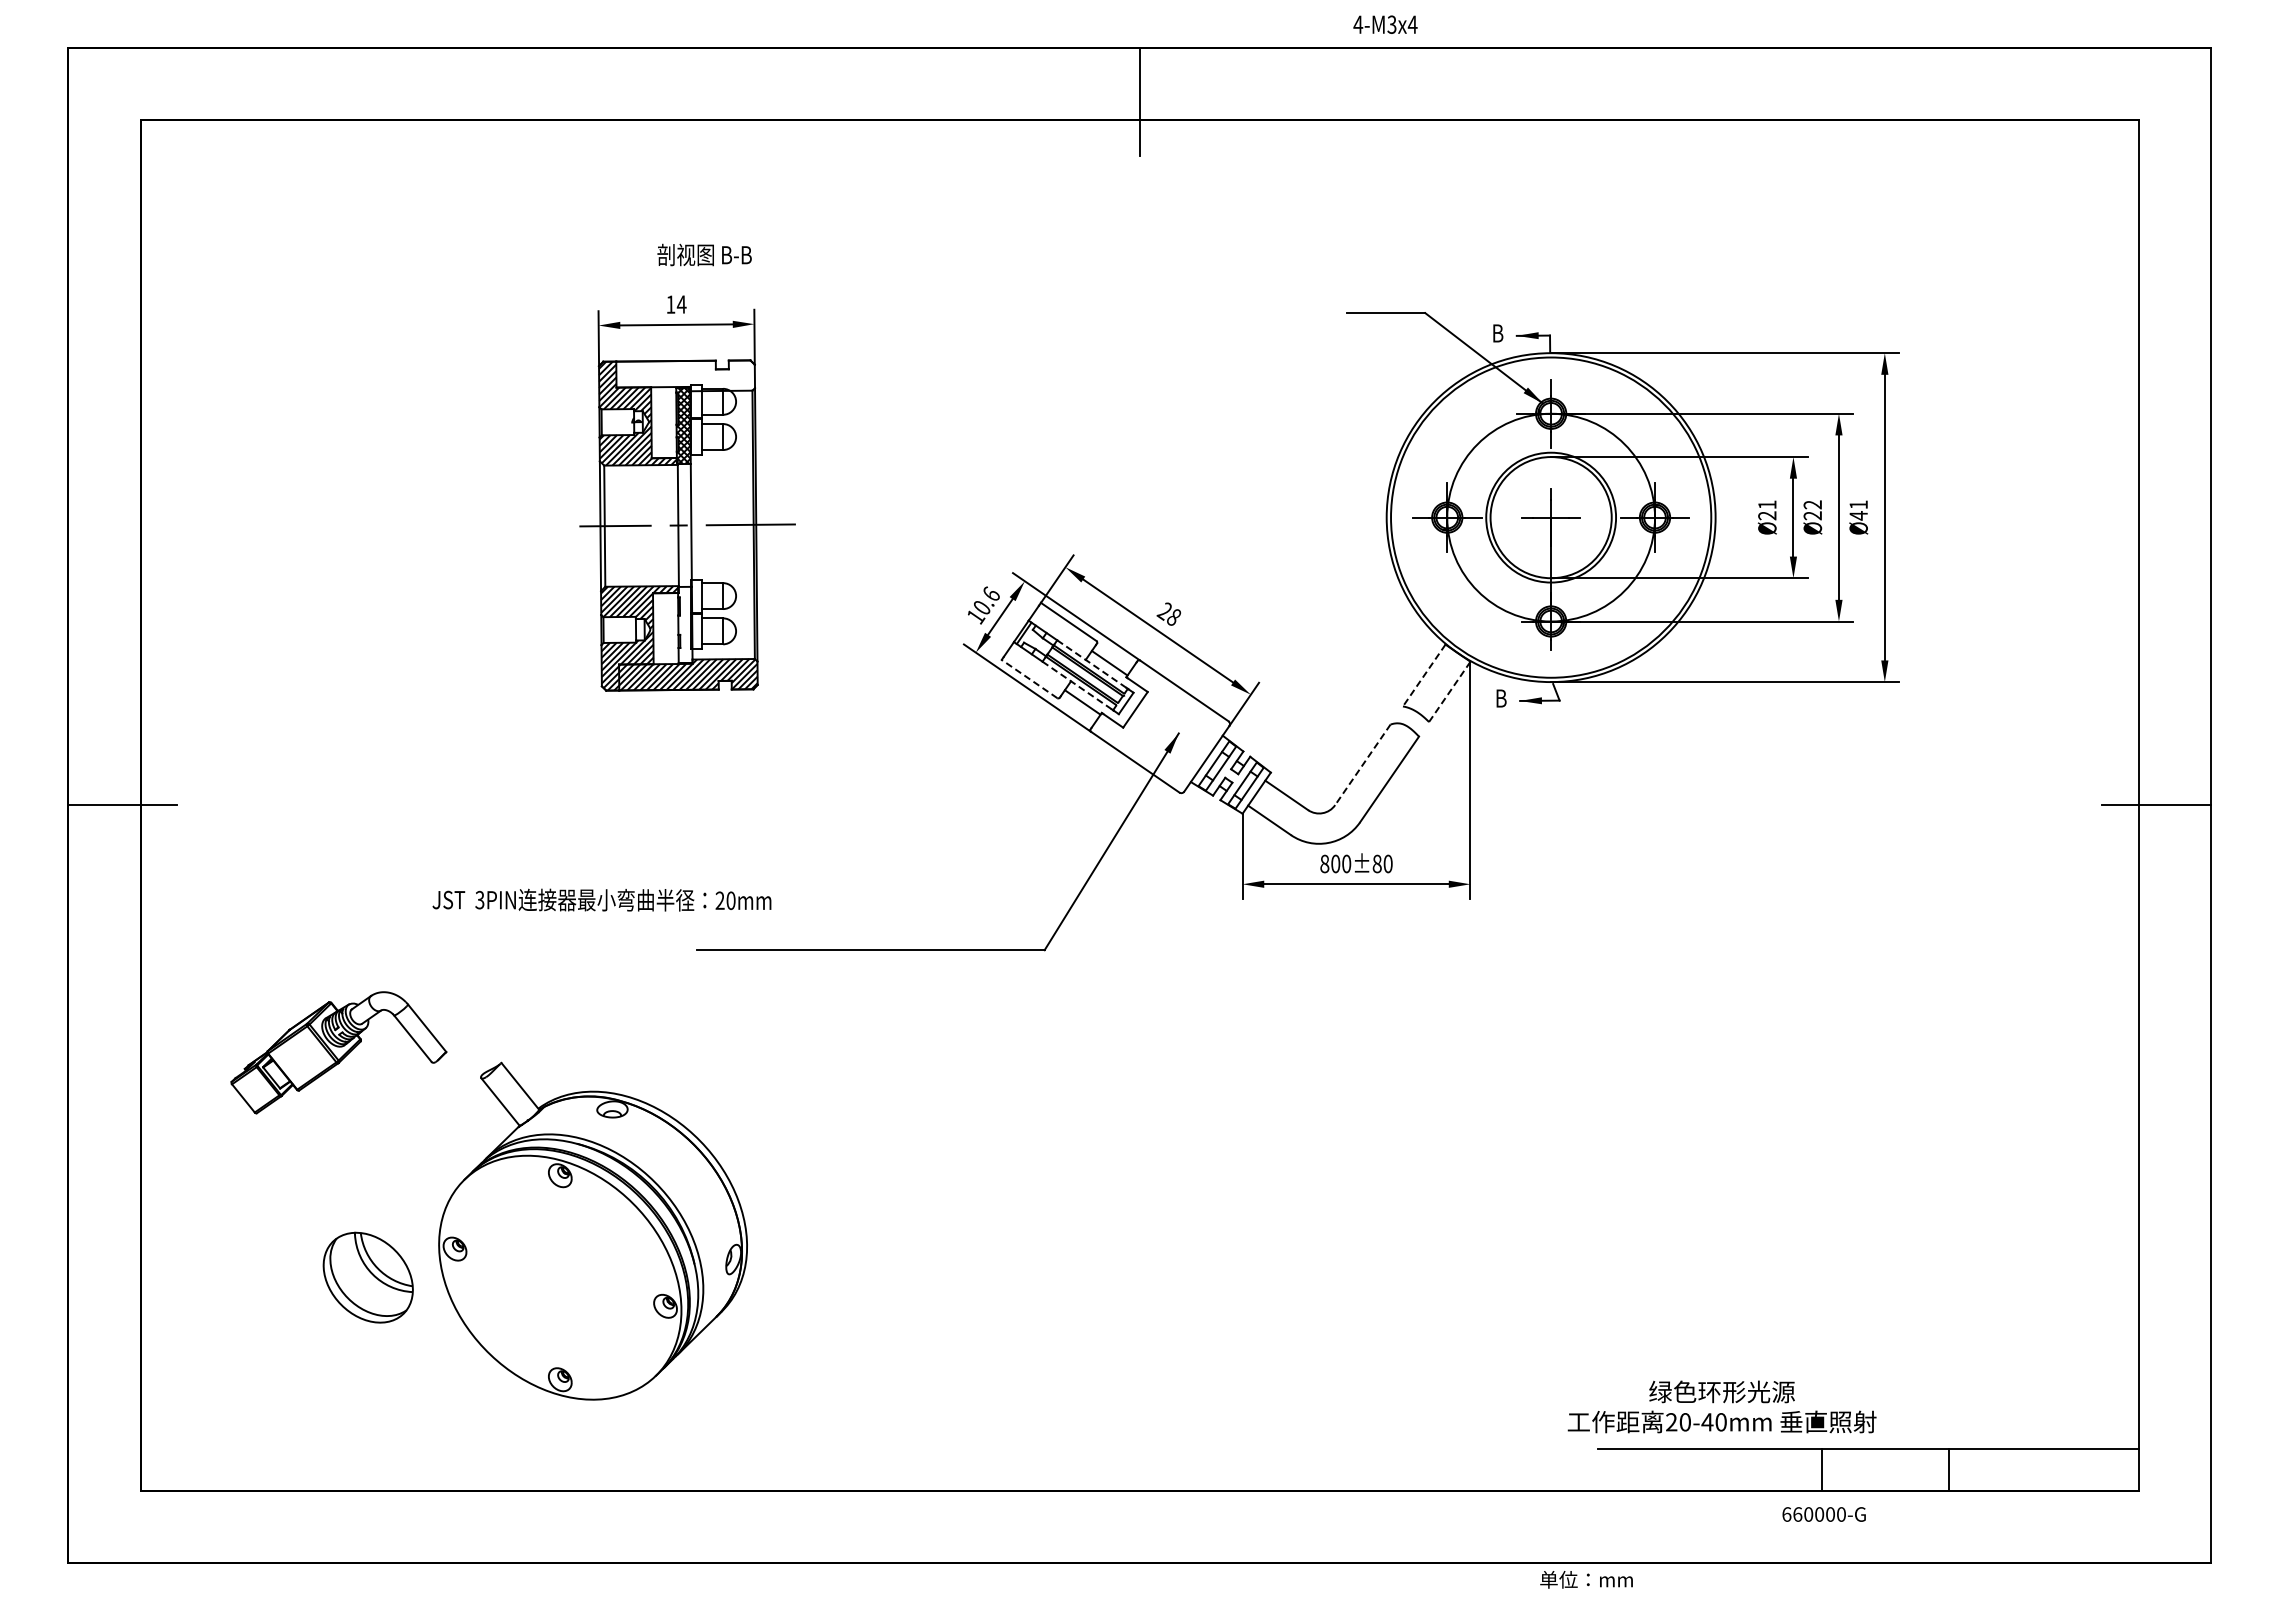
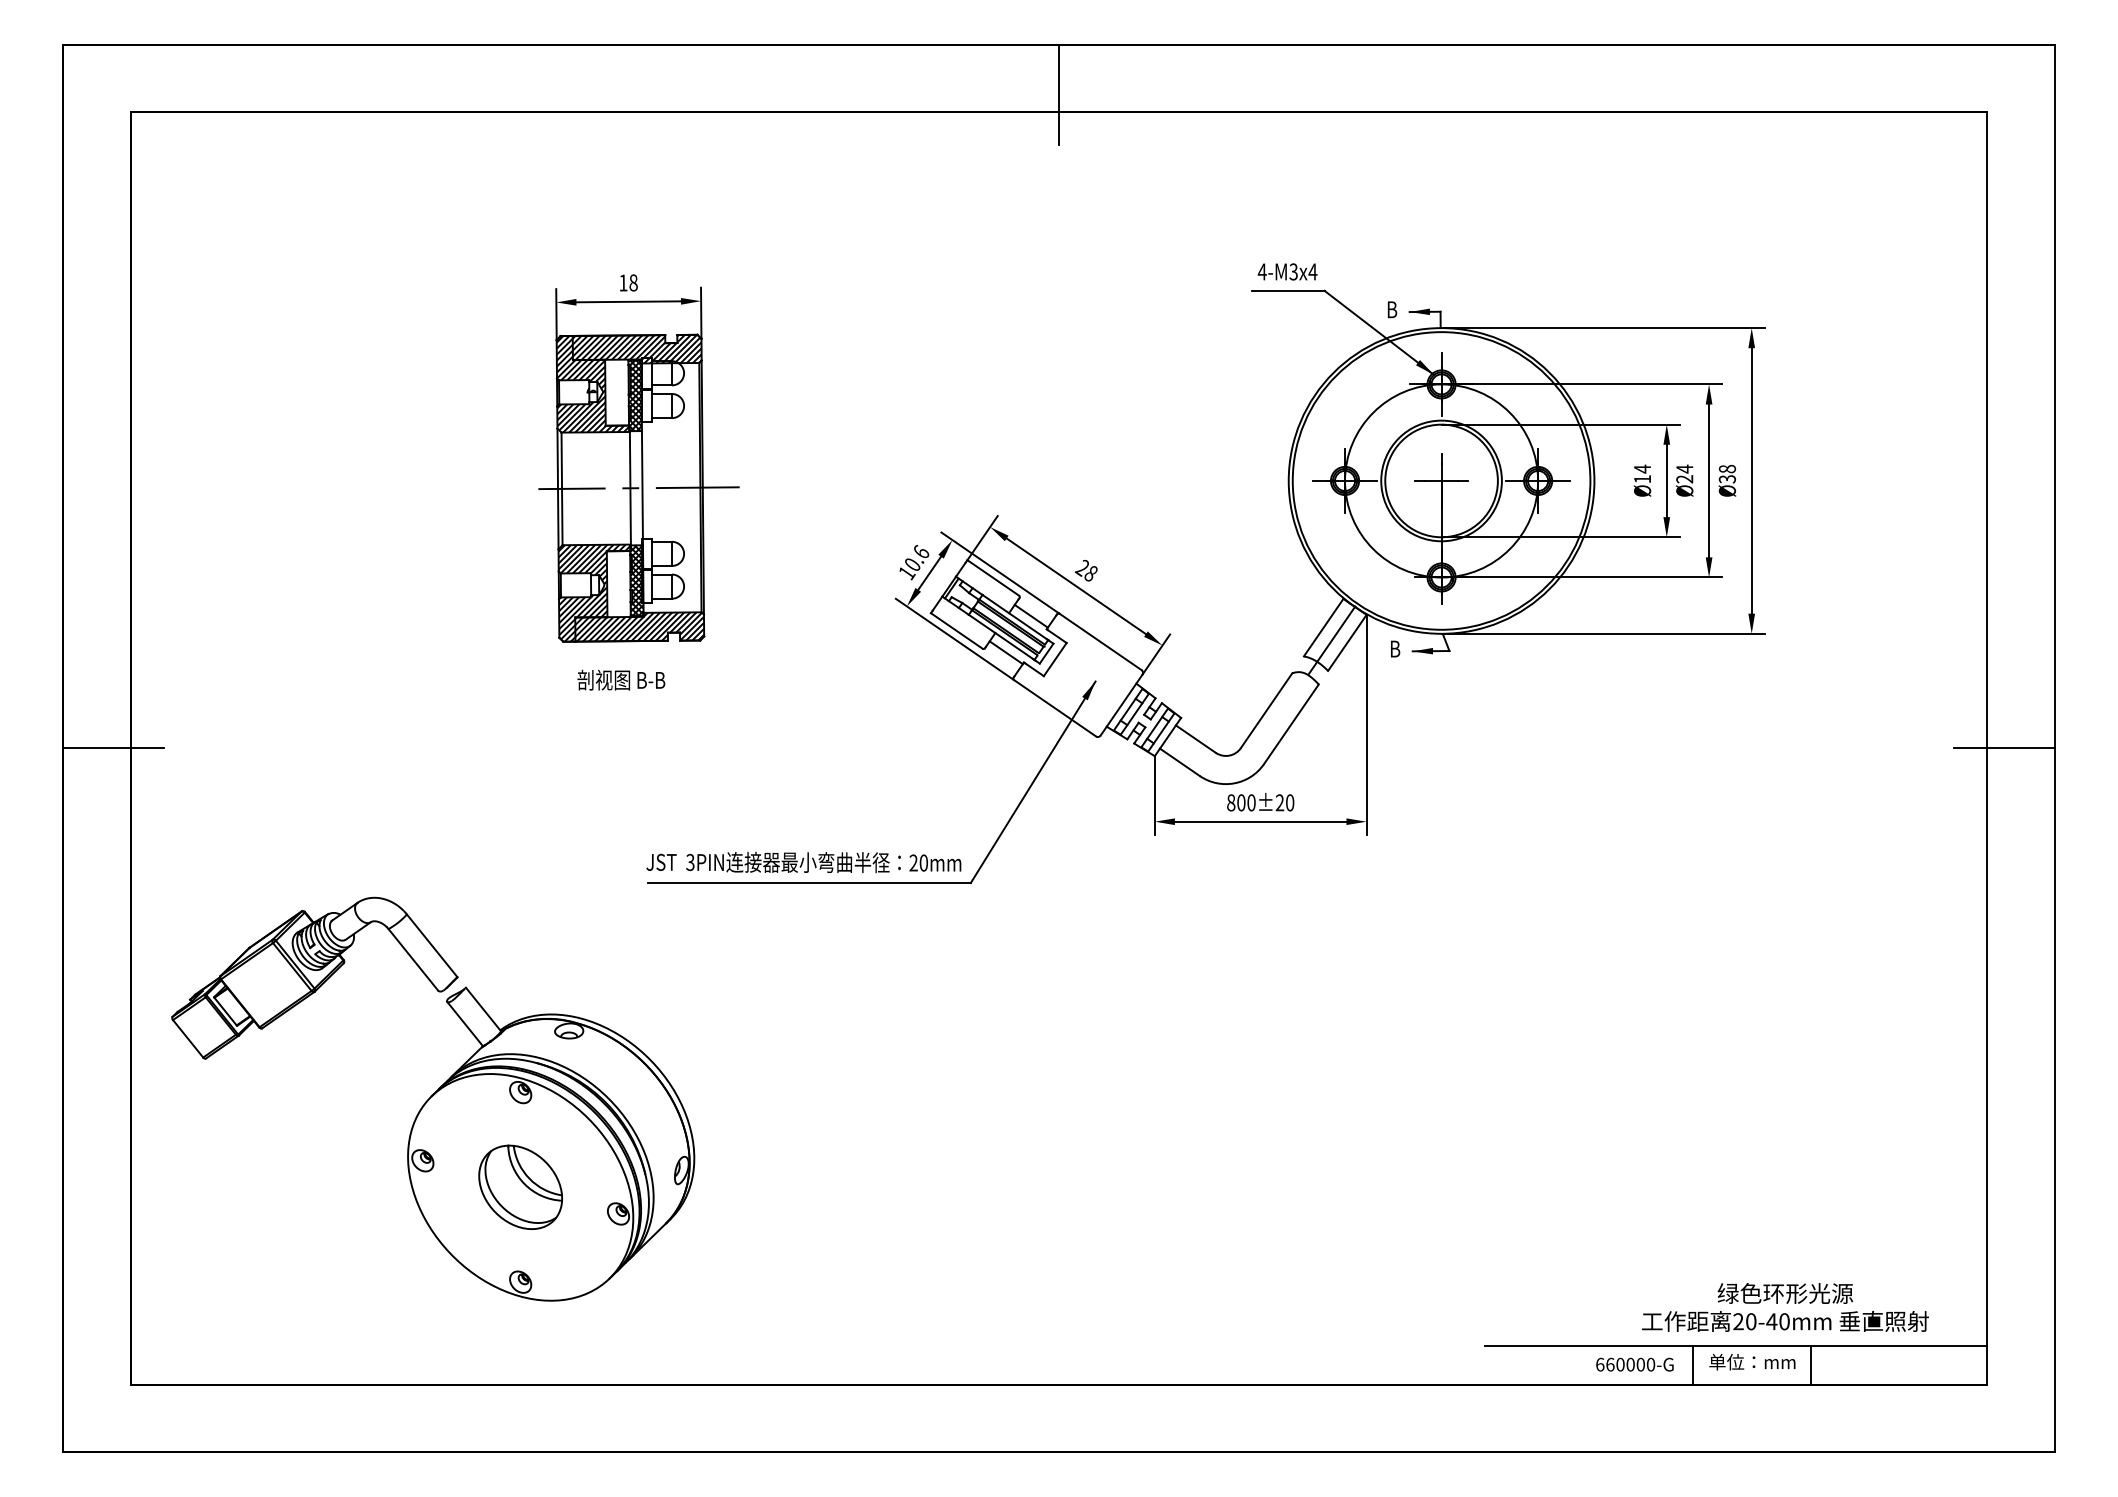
text: (1385, 24) -> (1287, 271), moved
text: (704, 254) -> (621, 679), moved
text: (681, 304) -> (633, 282), 14 -> 18
hatch: (685, 375) -> (637, 348), added
text: (1812, 504) -> (1684, 468), Ø22 -> Ø24
text: (1767, 510) -> (1642, 474), Ø21 -> Ø14
text: (1858, 510) -> (1727, 474), Ø41 -> Ø38
hatch: (685, 624) -> (637, 580), added
line: (1091, 664) -> (1014, 617), dashed -> solid
line: (1424, 675) -> (1323, 627), dashed -> solid
line: (1029, 679) -> (956, 631), dashed -> solid
line: (1436, 683) -> (1335, 635), added
line: (1077, 685) -> (1001, 636), dashed -> solid
line: (1449, 691) -> (1347, 642), dashed -> solid
line: (1362, 764) -> (1266, 710), dashed -> solid
text: (1376, 863) -> (1279, 802), 800±80 -> 800±20
text: (601, 899) -> (803, 861), moved
part: (338, 1052) -> (314, 978), size x1.43
part: (367, 1277) -> (519, 1187), moved
text: (1721, 1406) -> (1784, 1307), moved
text: (1823, 1514) -> (1634, 1364), moved
text: (1586, 1579) -> (1752, 1361), moved

